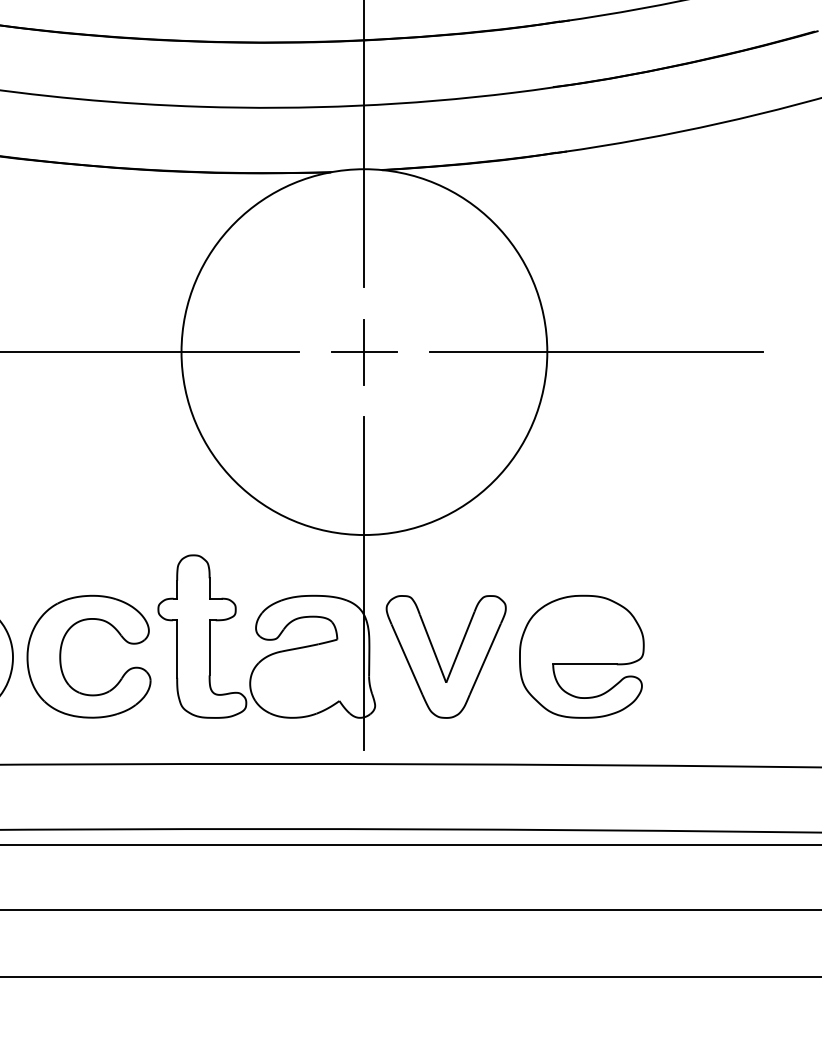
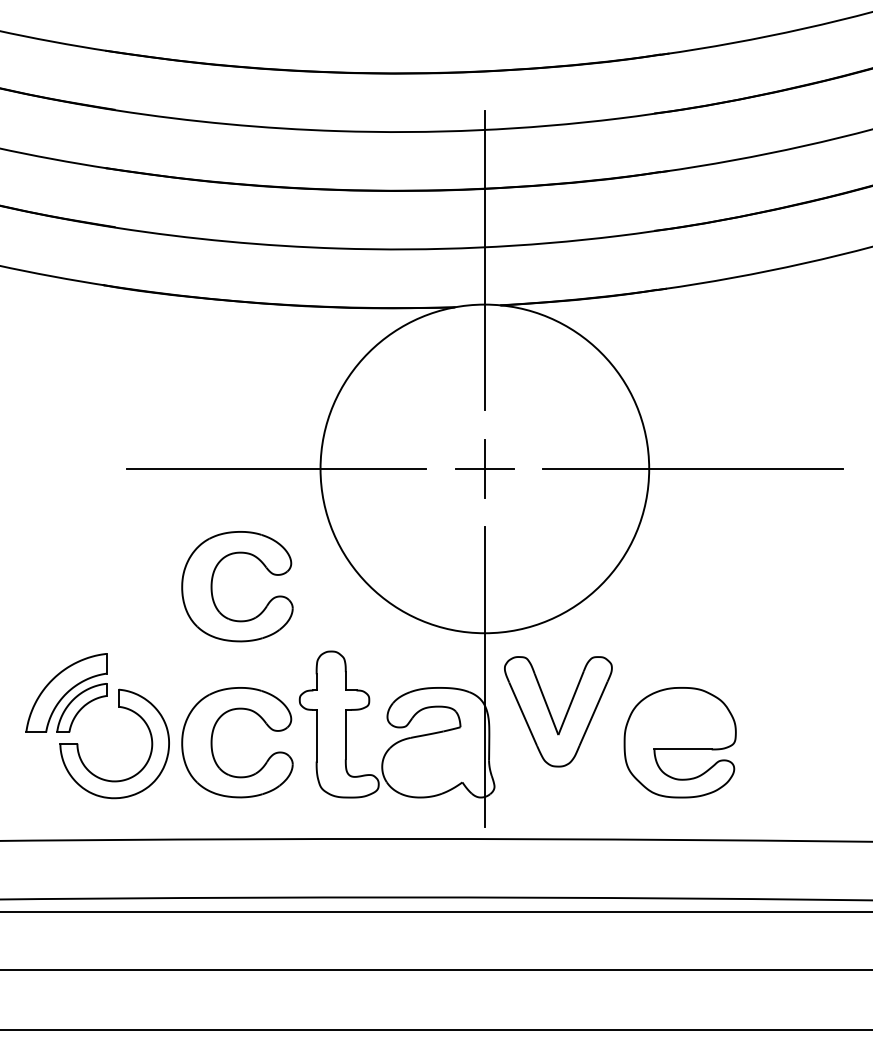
part: (61, 482) -> (212, 586), added
part: (438, 658) -> (551, 713), moved

